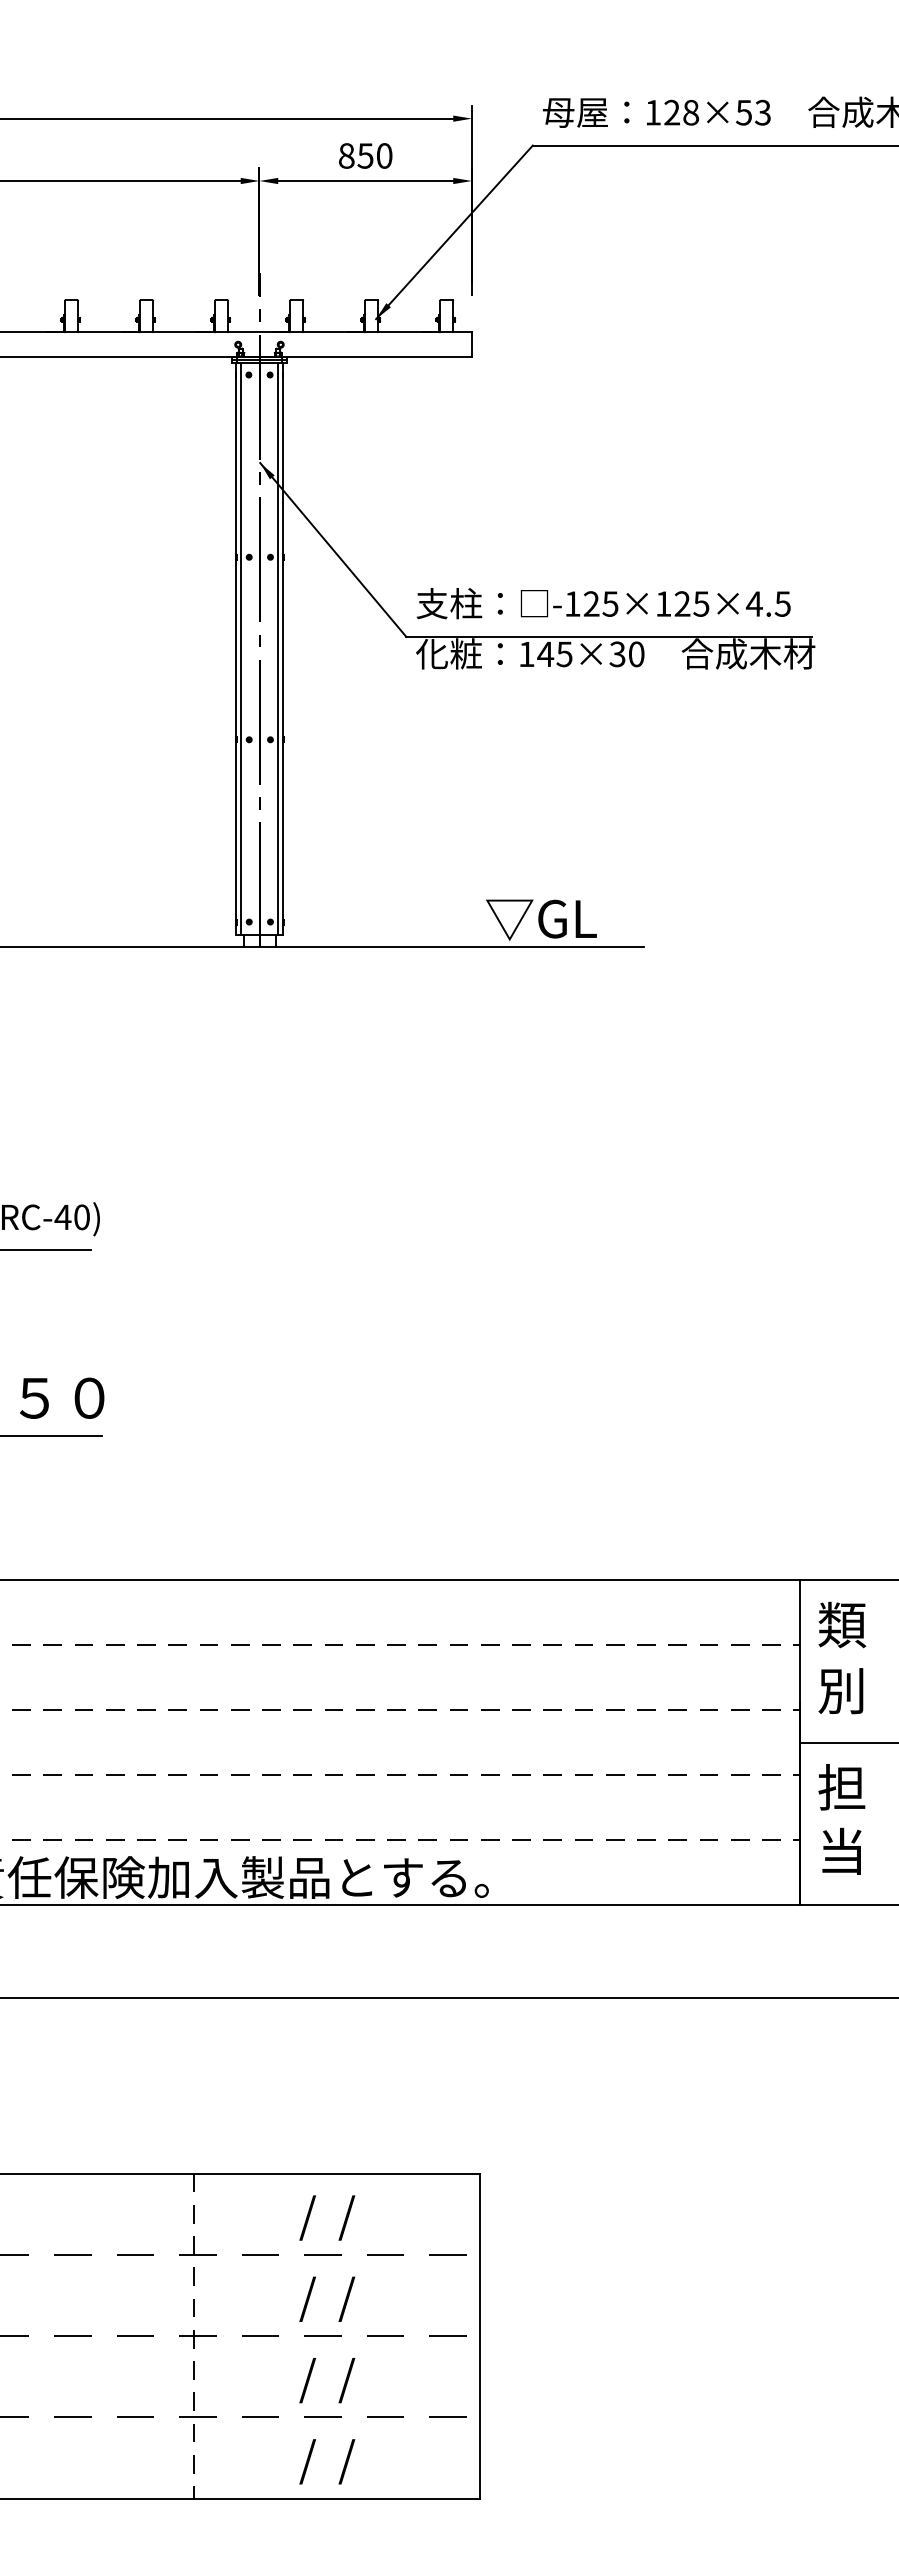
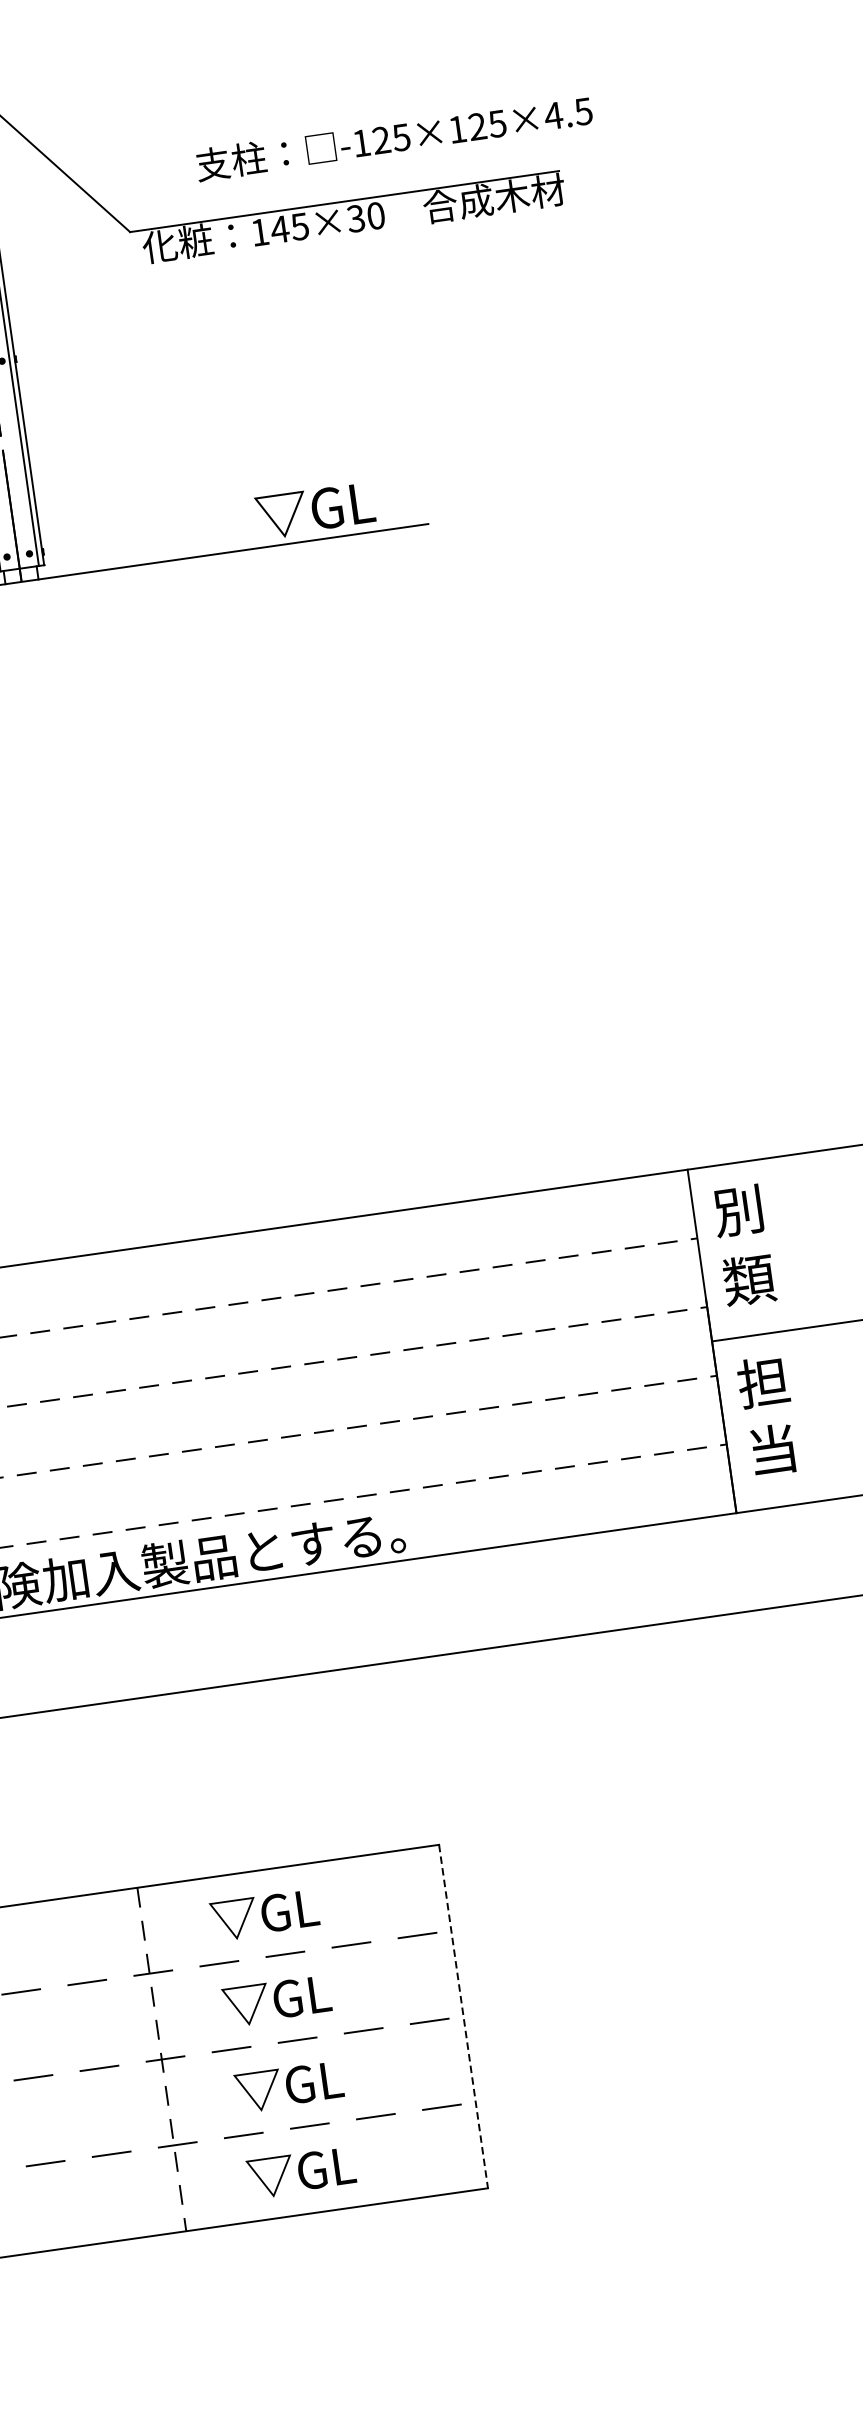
text: (603, 603) -> (394, 138), moved
text: (842, 1624) -> (739, 1210), 類 -> 別
text: (842, 1690) -> (749, 1279), 別 -> 類
text: (308, 2217) -> (264, 1916), /  / -> ▽GL
text: (308, 2298) -> (276, 2002), /  / -> ▽GL
line: (480, 2336) -> (464, 2016), solid -> dashed
text: (308, 2380) -> (288, 2089), /  / -> ▽GL
text: (308, 2461) -> (301, 2174), /  / -> ▽GL

